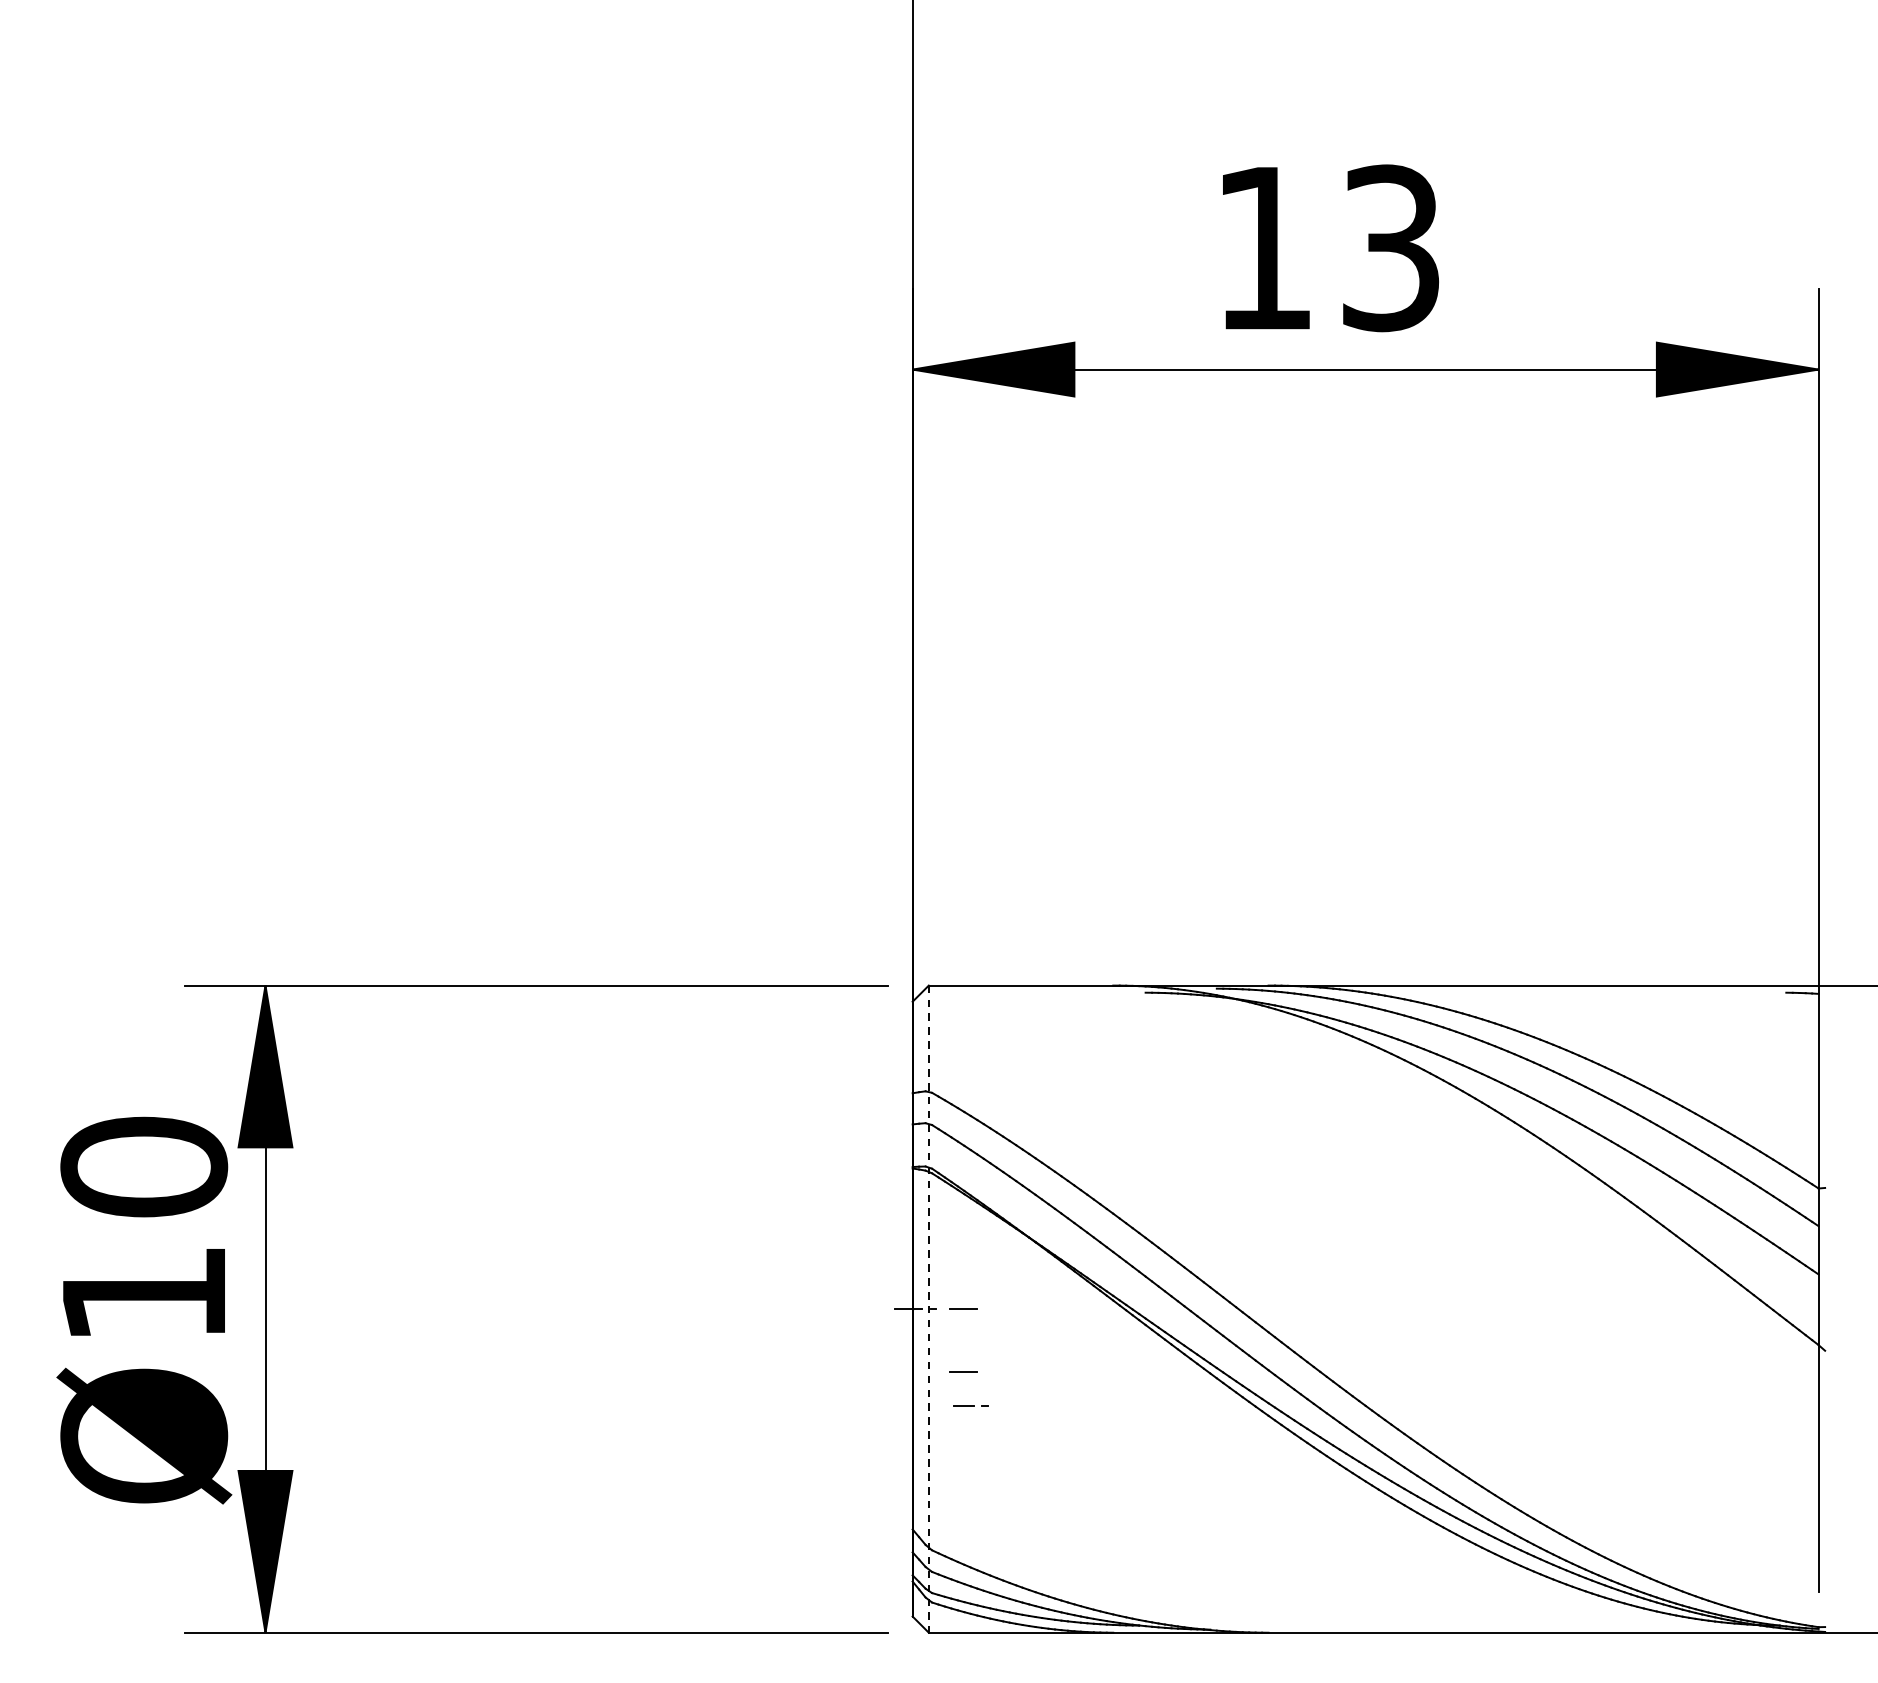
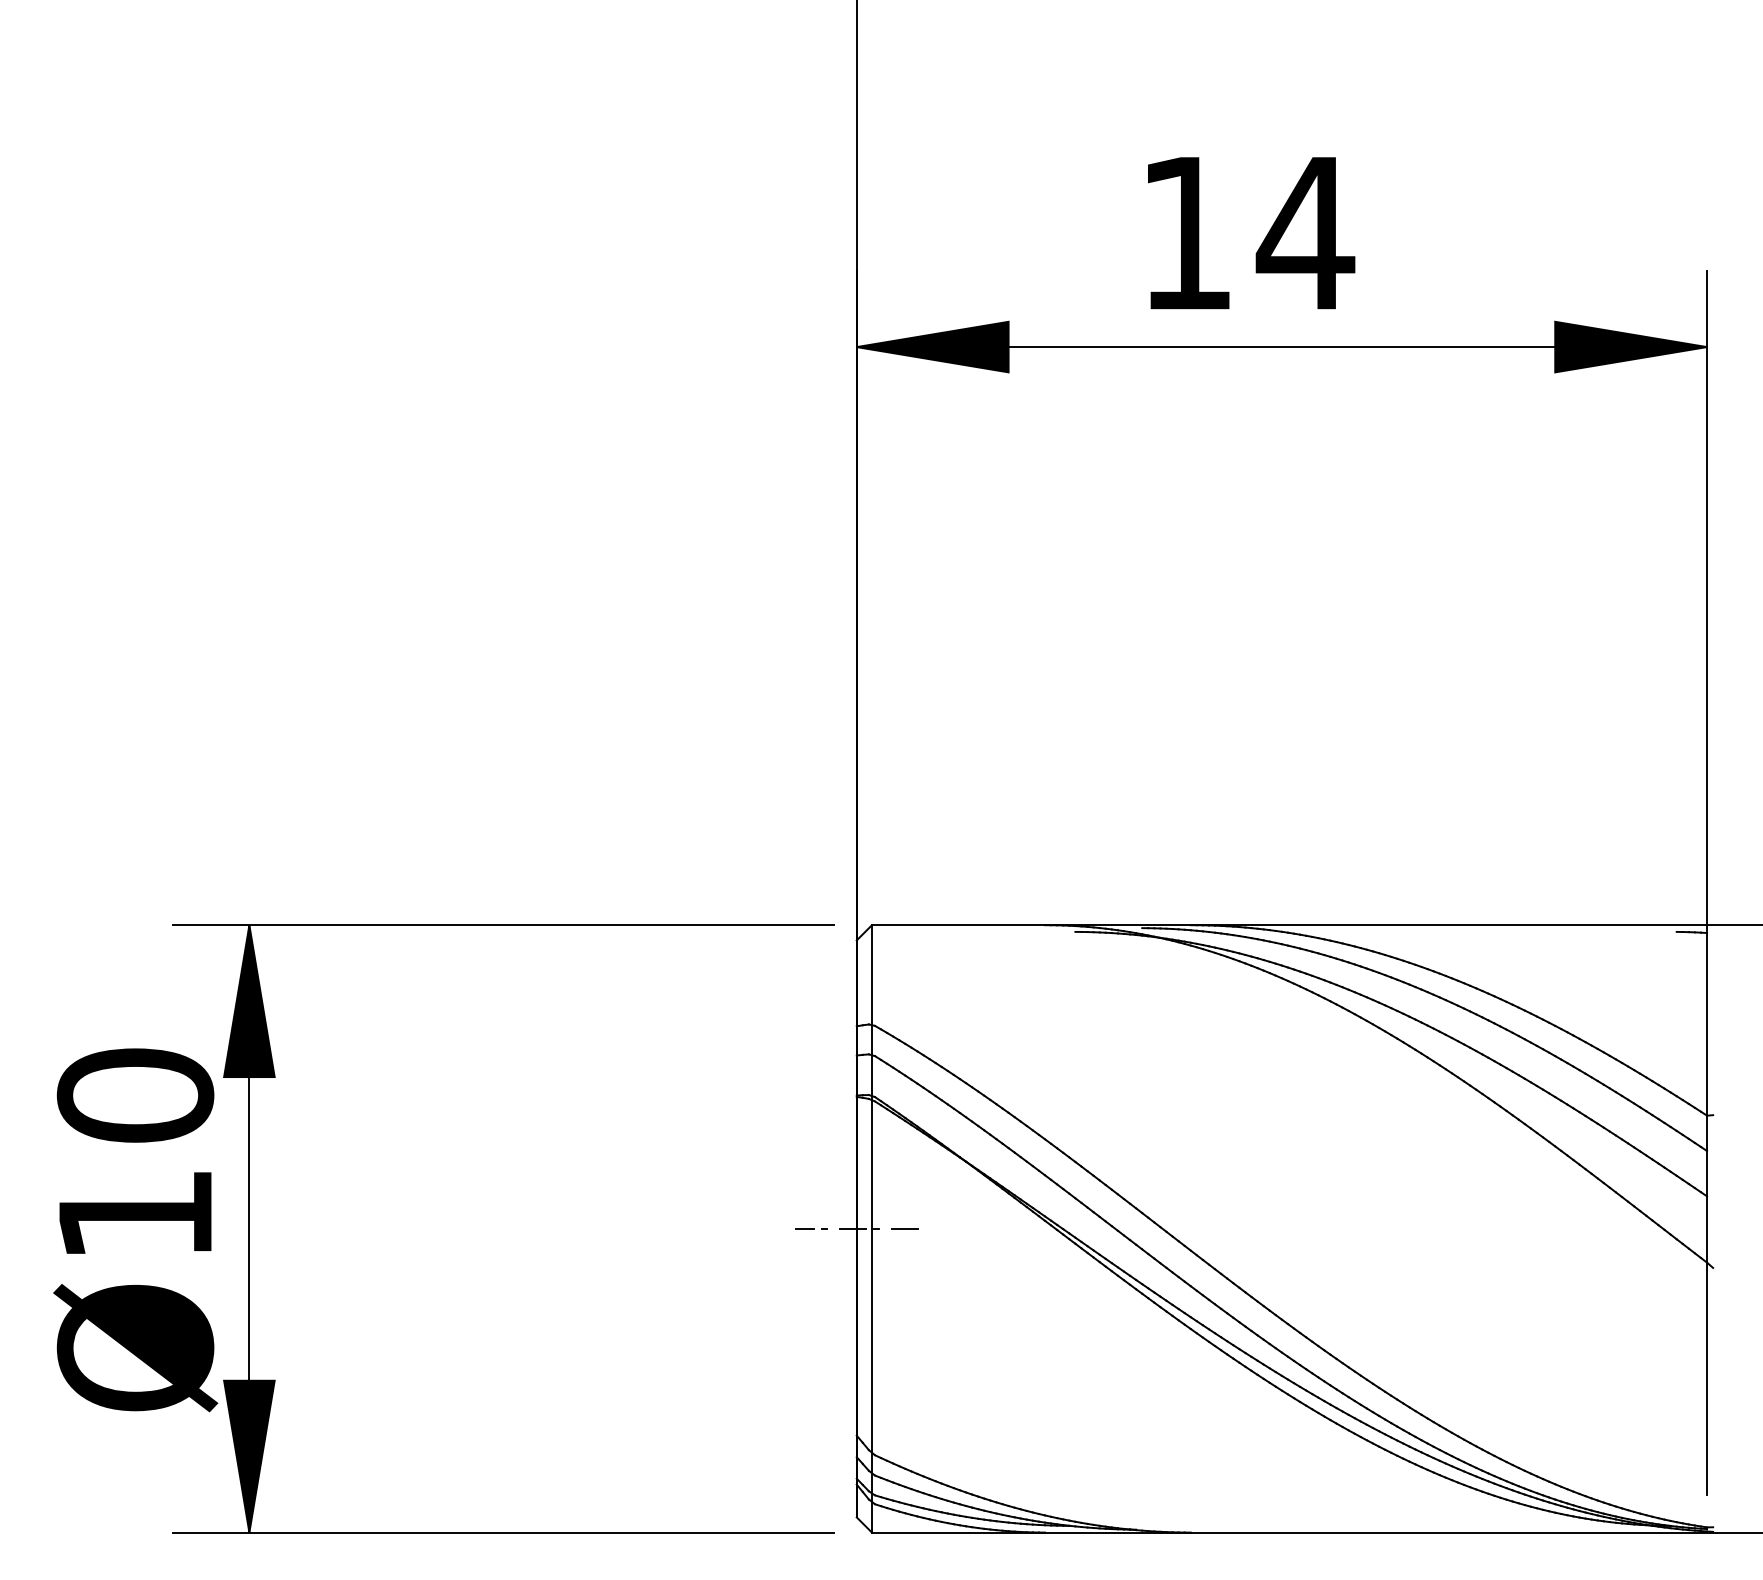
text: (1390, 247) -> (1305, 232), 13 -> 14
line: (928, 1308) -> (871, 1228), dashed -> solid
line: (963, 1371) -> (904, 1287), removed
line: (970, 1405) -> (811, 1228), moved

